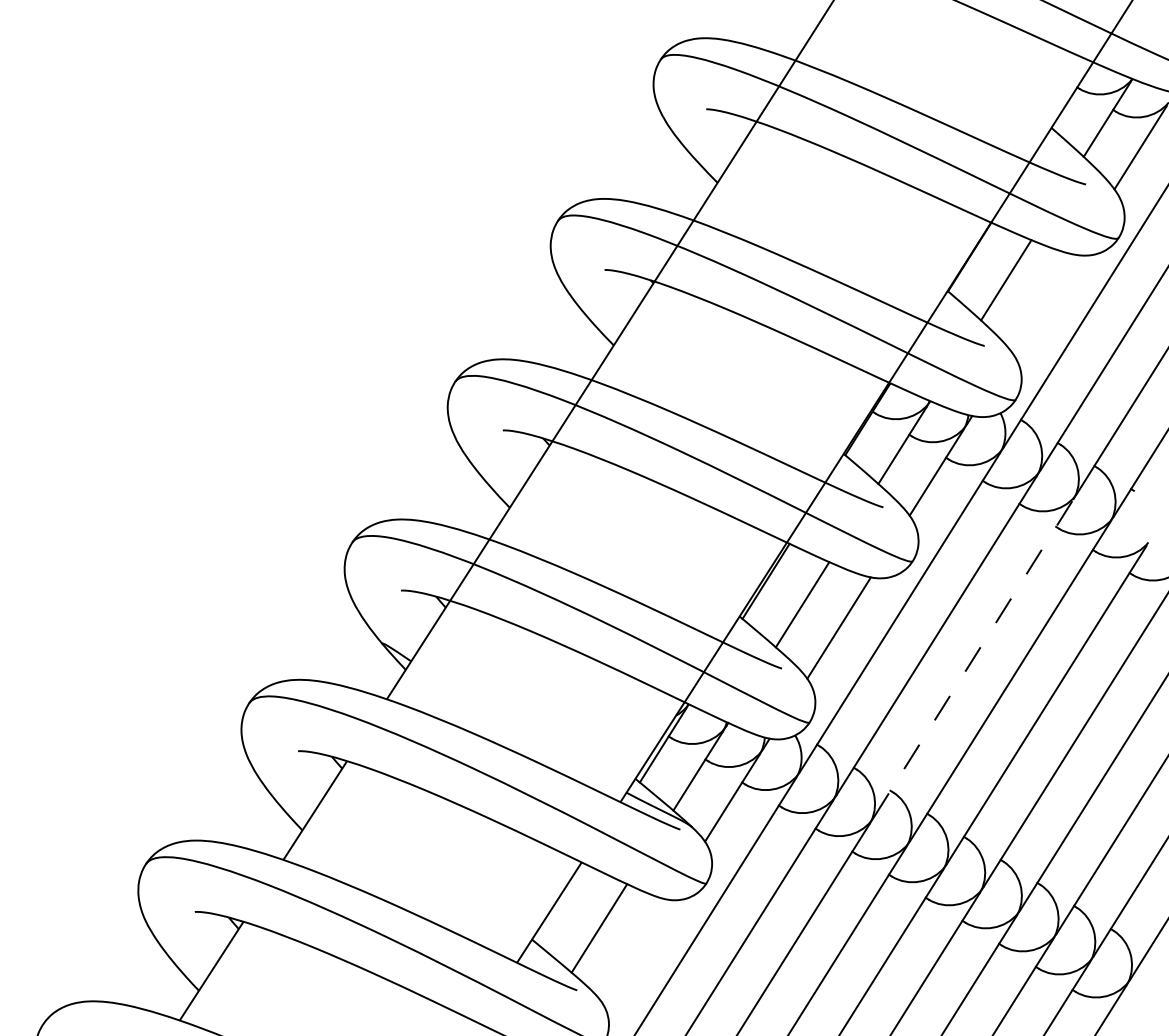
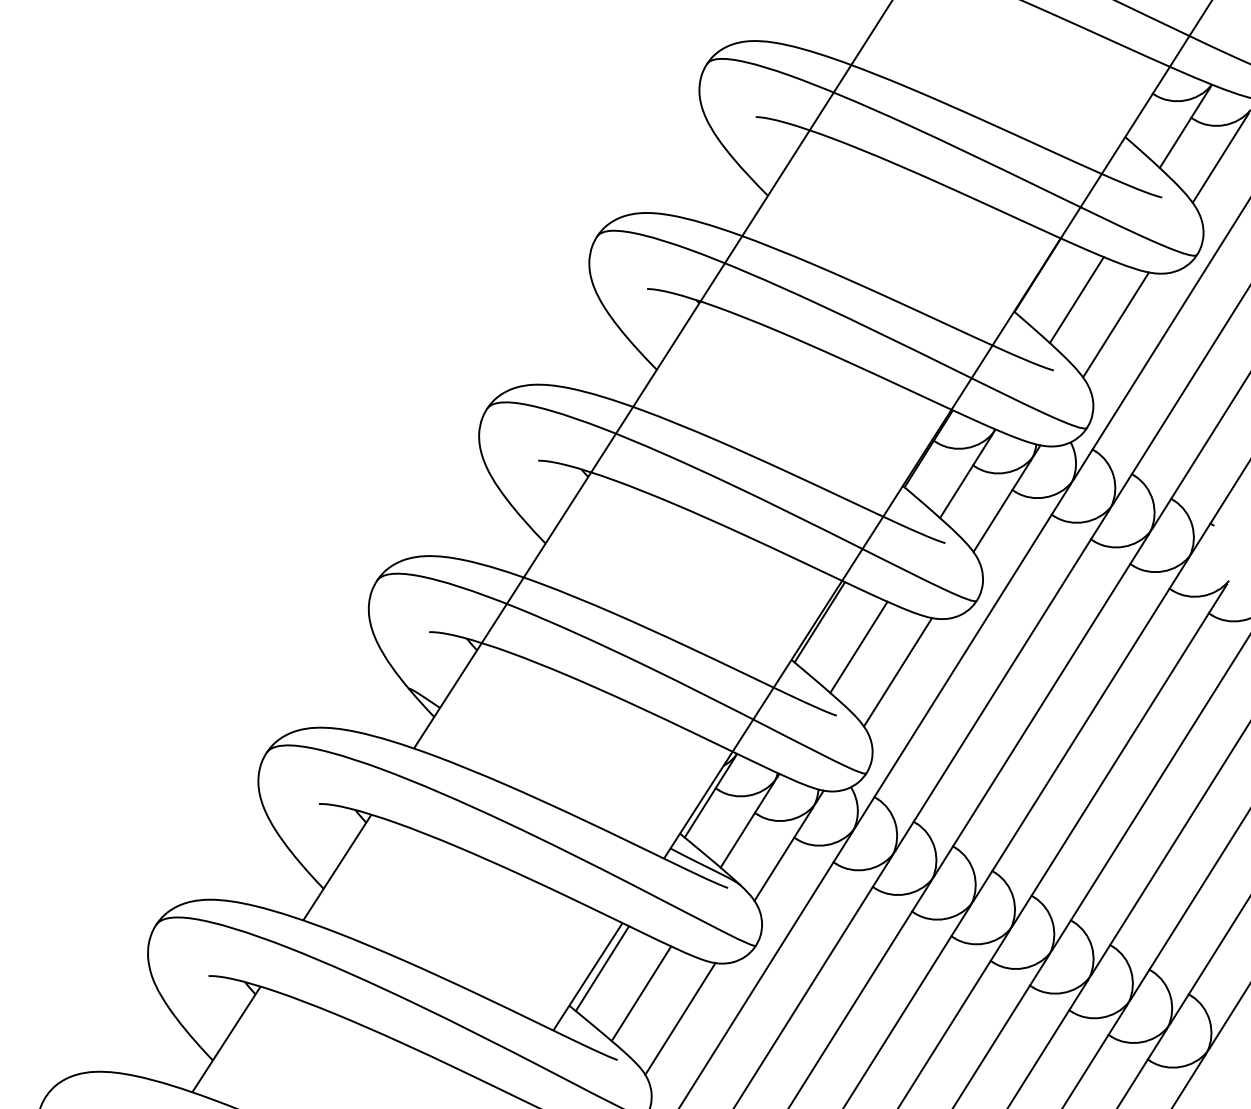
line: (1042, 303) -> (1115, 324), added
line: (973, 658) -> (1041, 704), dashed -> solid
line: (562, 904) -> (601, 968), added
line: (635, 951) -> (680, 1018), added

